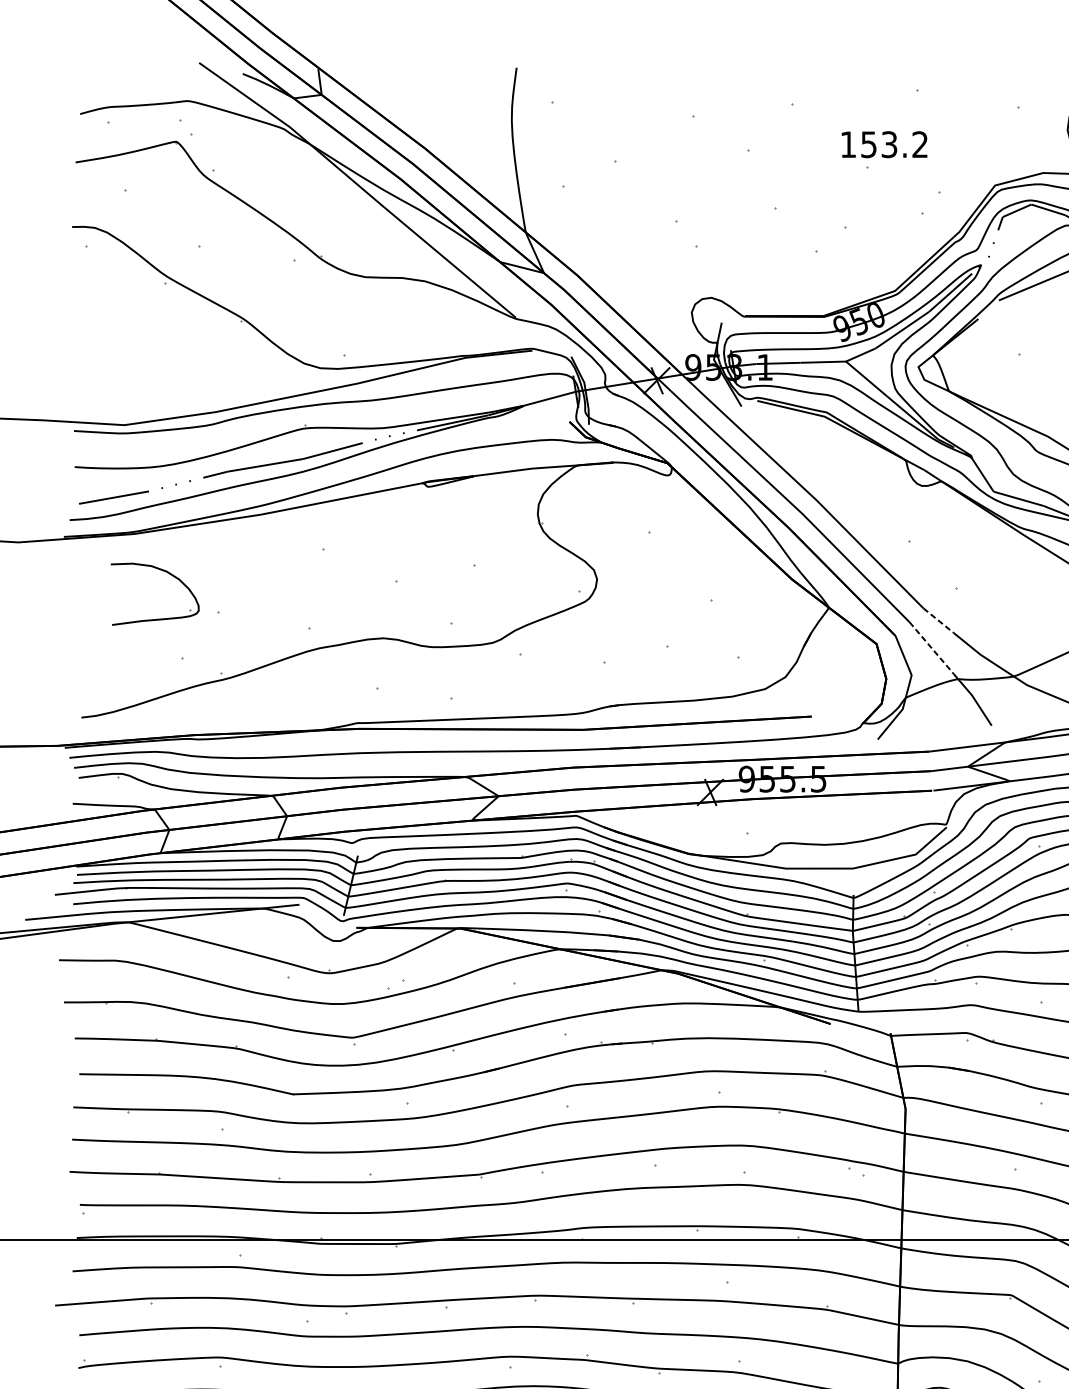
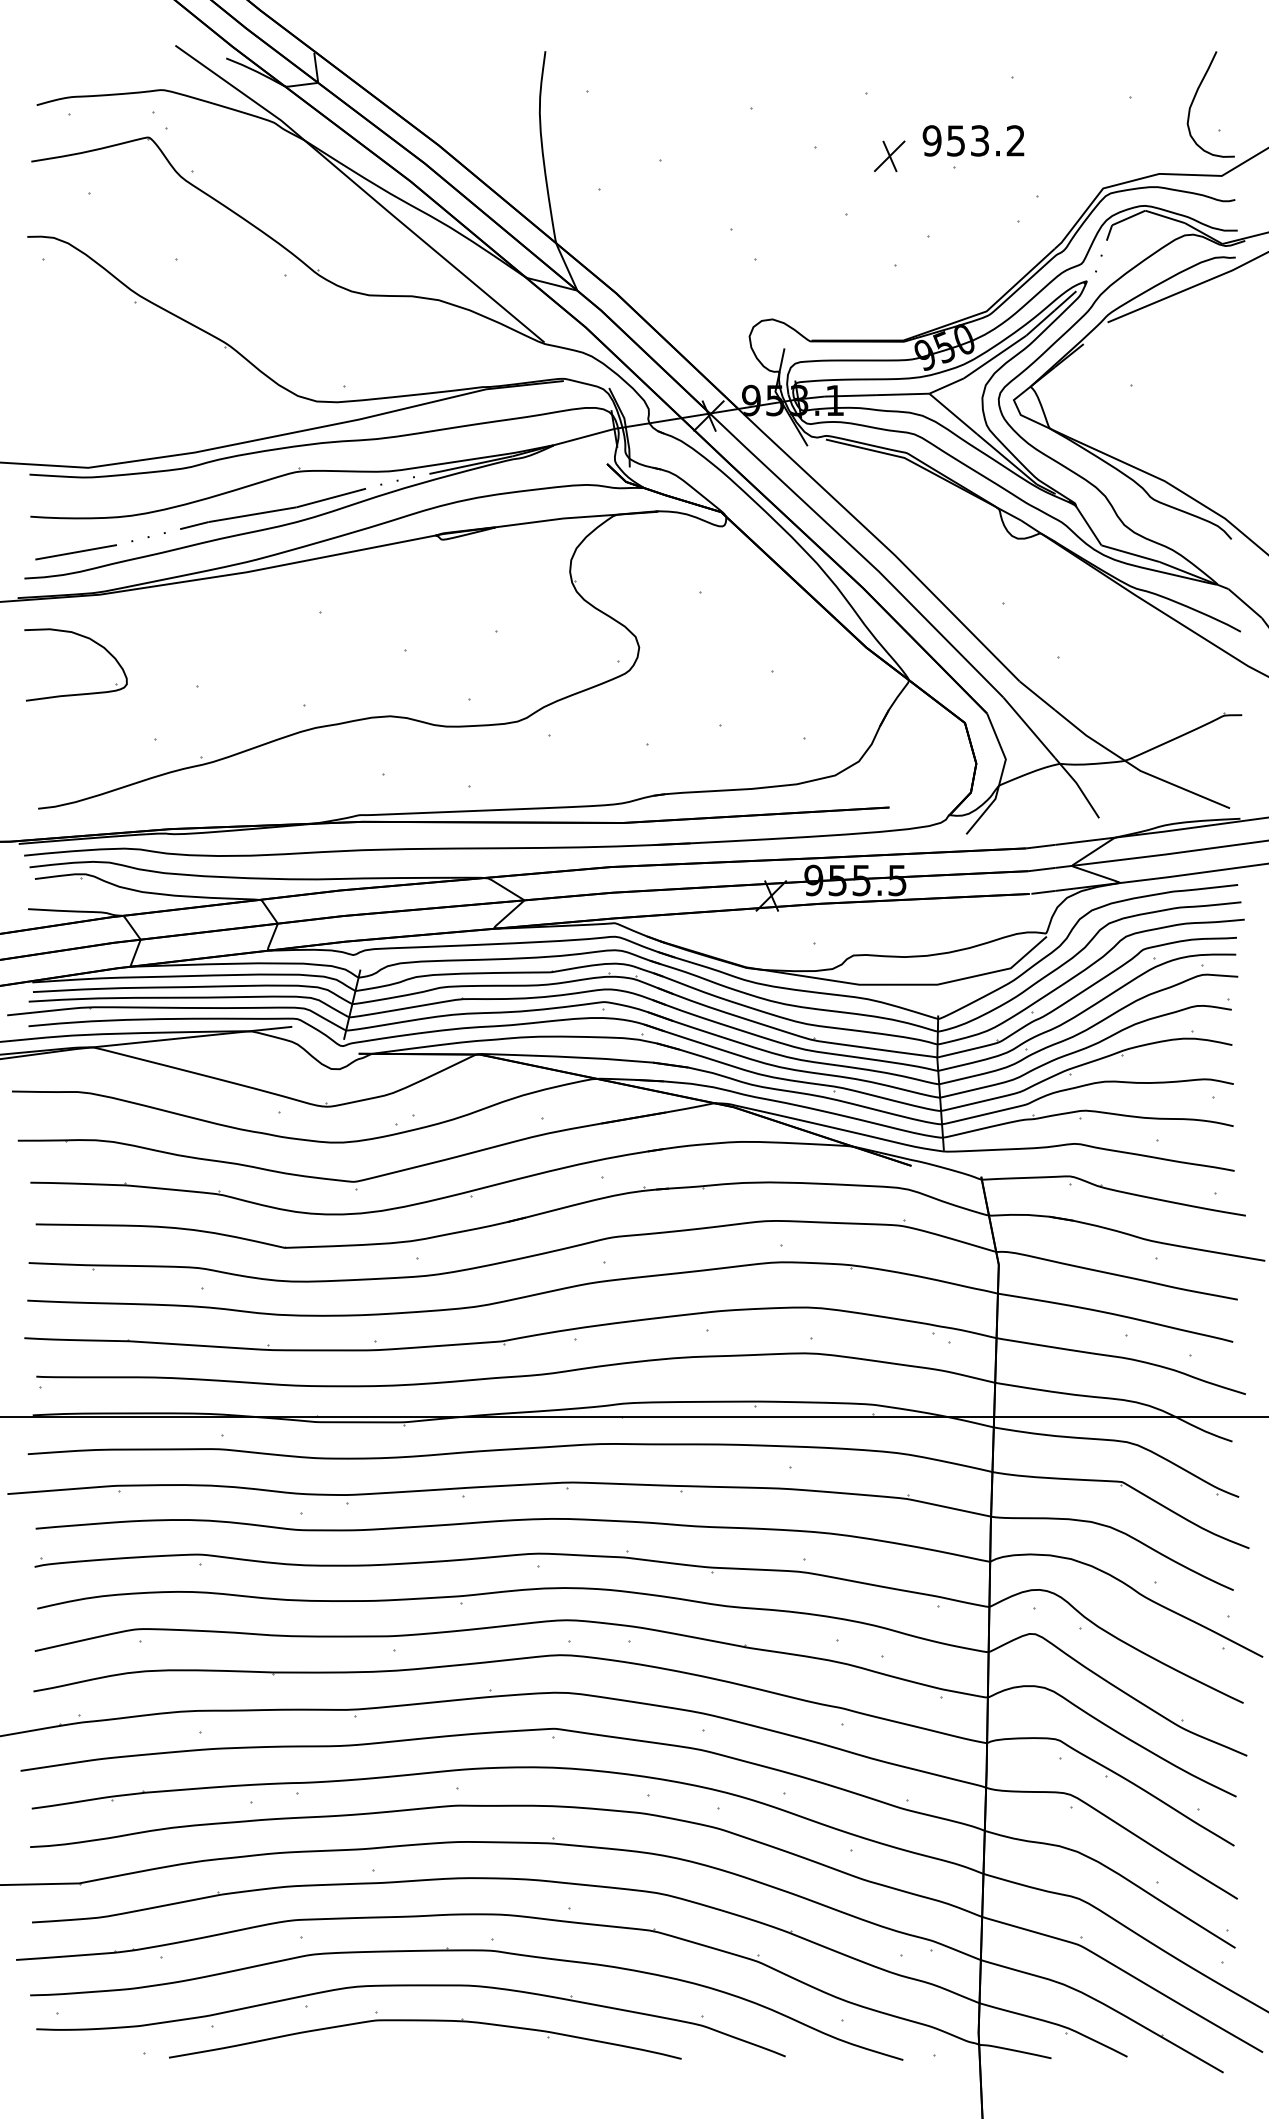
text: (847, 144) -> (931, 140), 153.2 -> 953.2
part: (811, 158) -> (889, 156), added
part: (161, 570) -> (83, 637), moved
line: (938, 620) -> (1037, 695), dashed -> solid
line: (931, 647) -> (1029, 727), dashed -> solid

